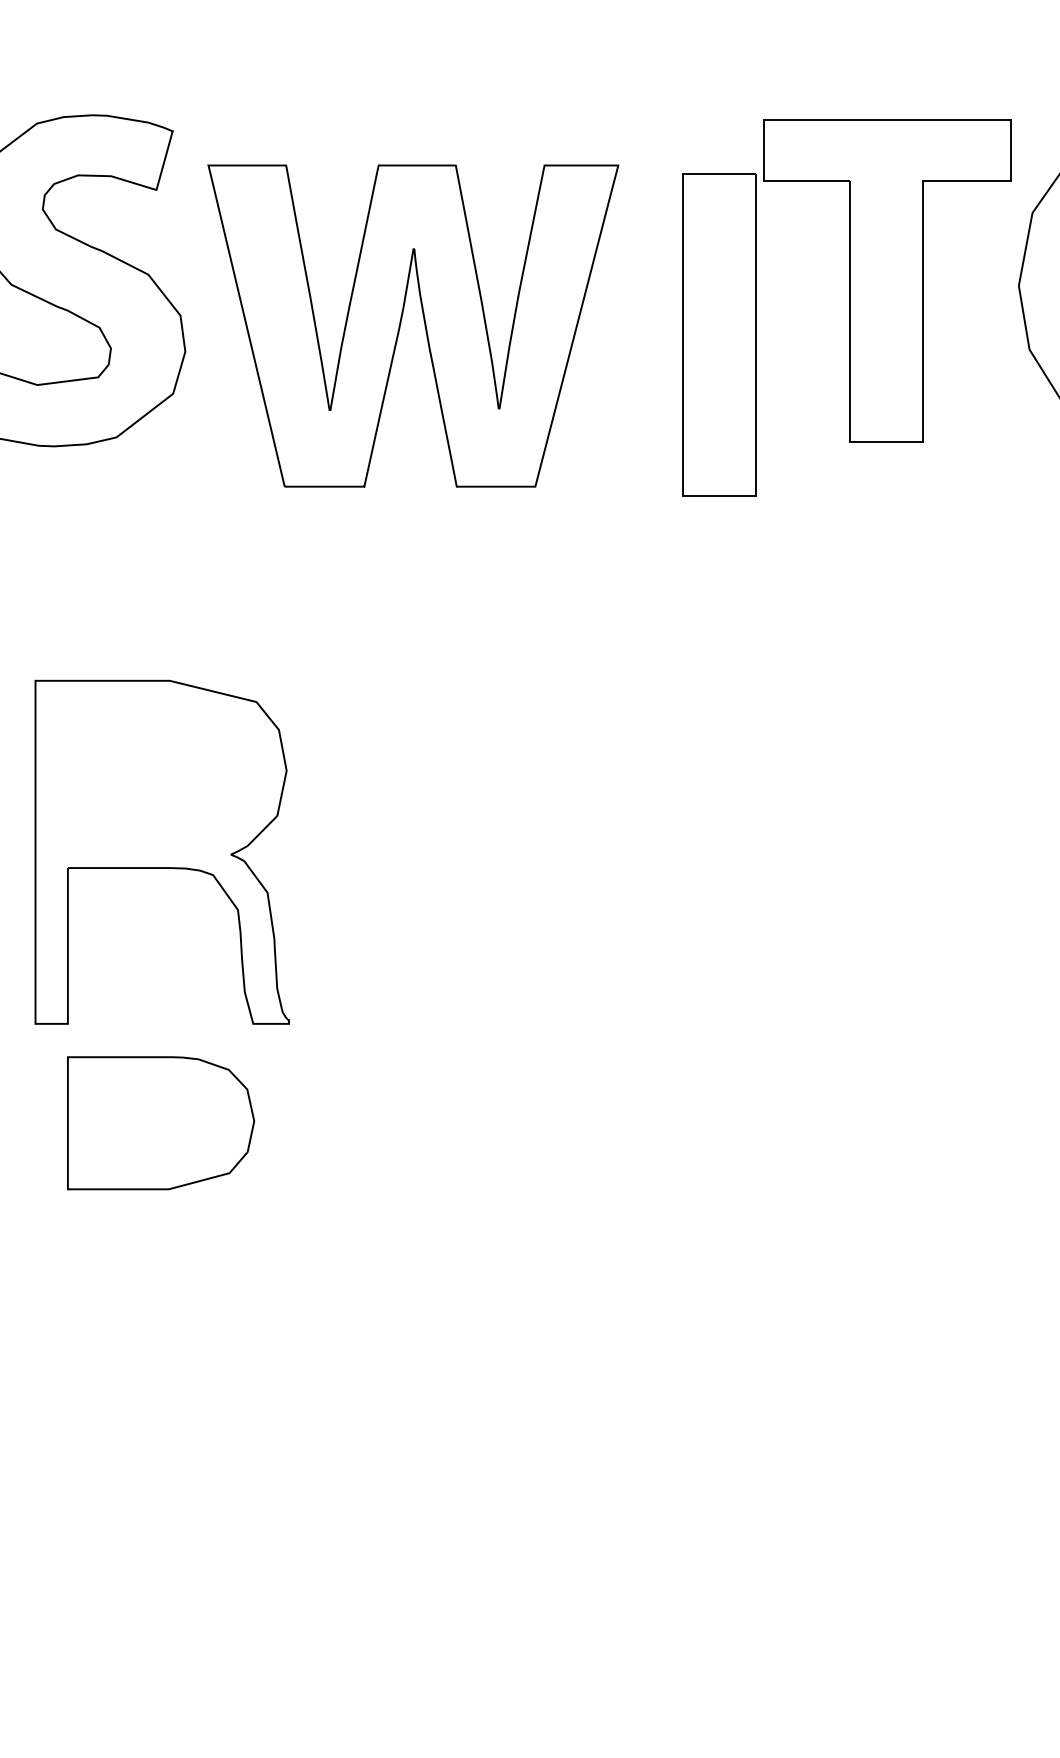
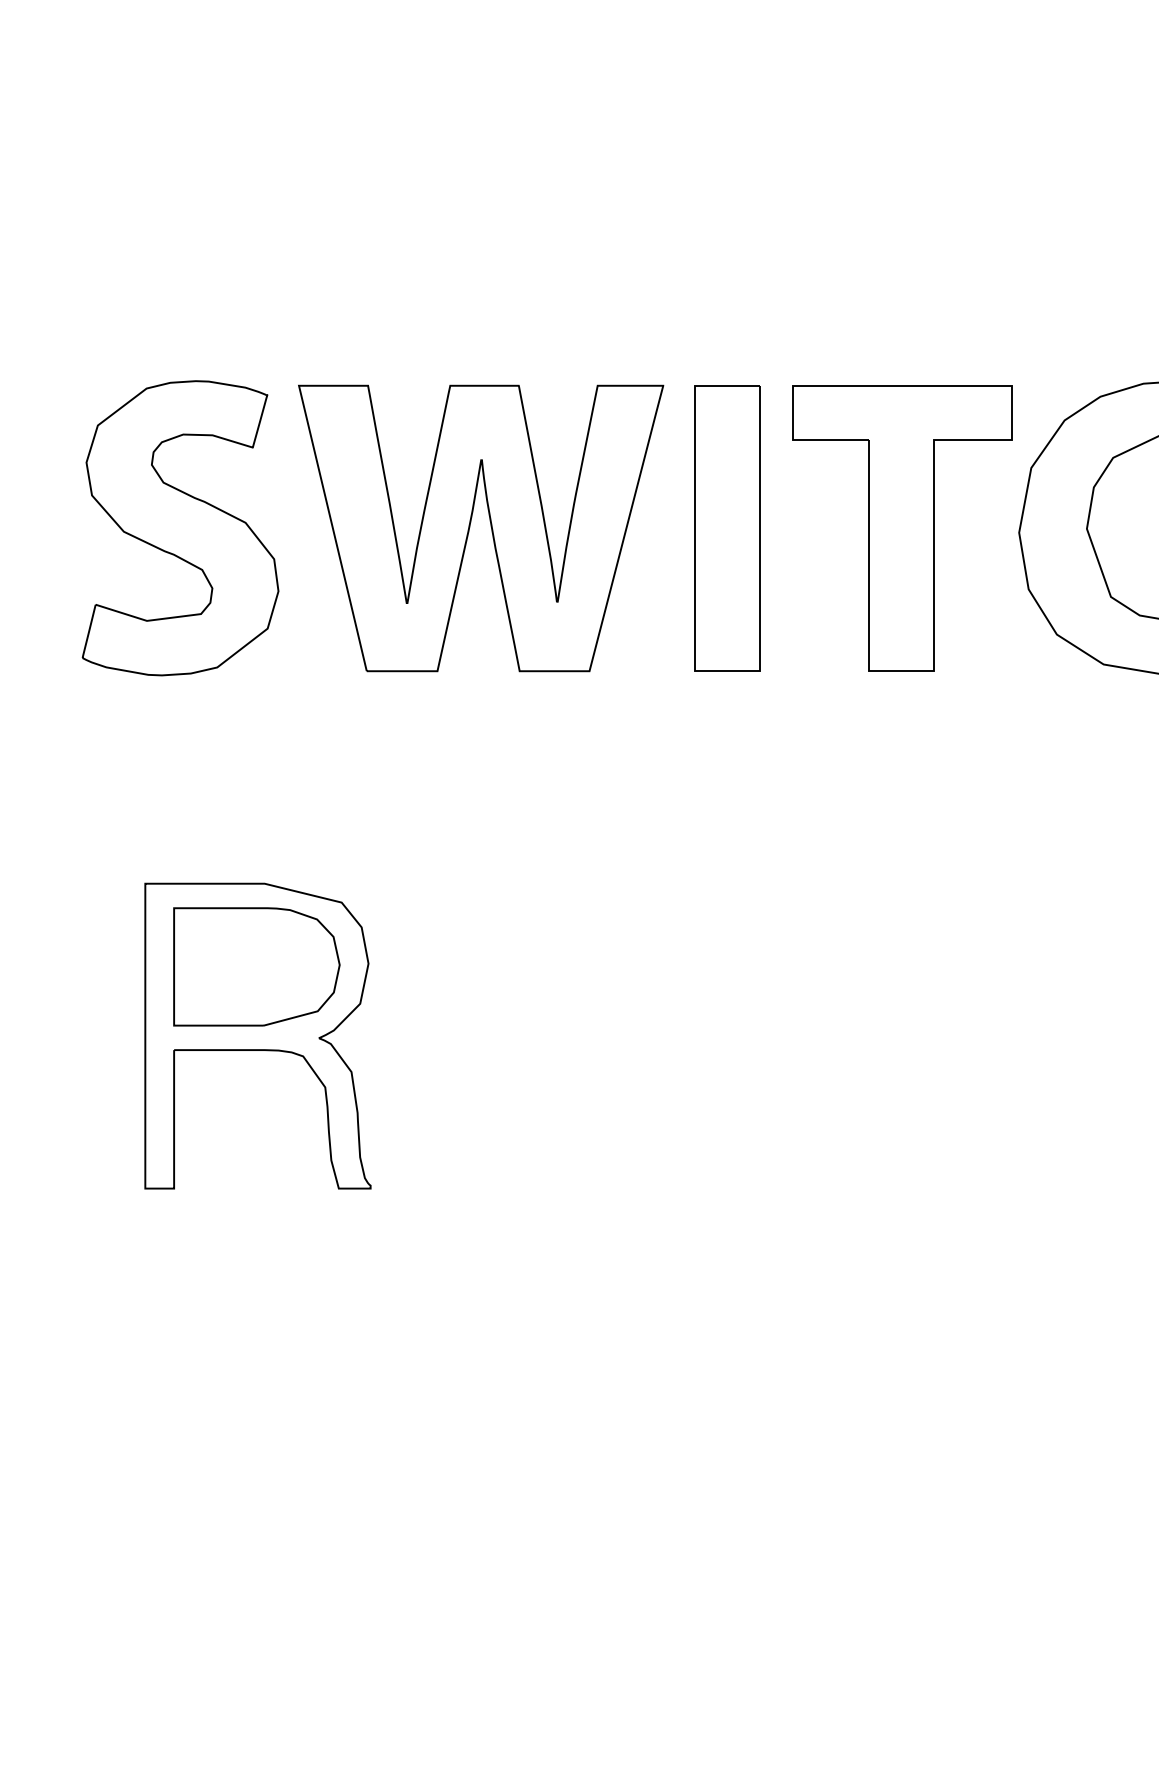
part: (423, 323) -> (490, 526), moved
part: (719, 335) -> (727, 528), moved
part: (160, 1122) -> (256, 966), moved

